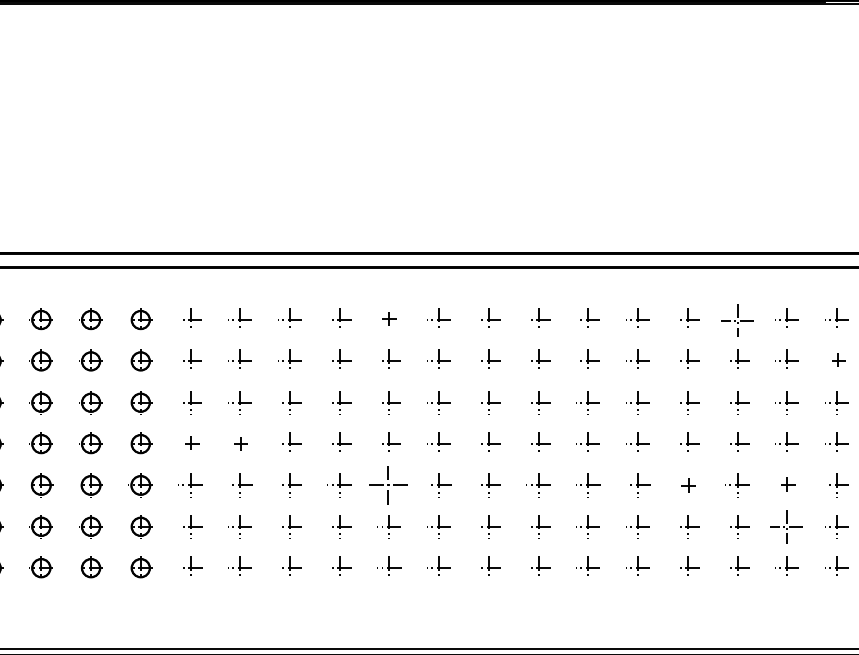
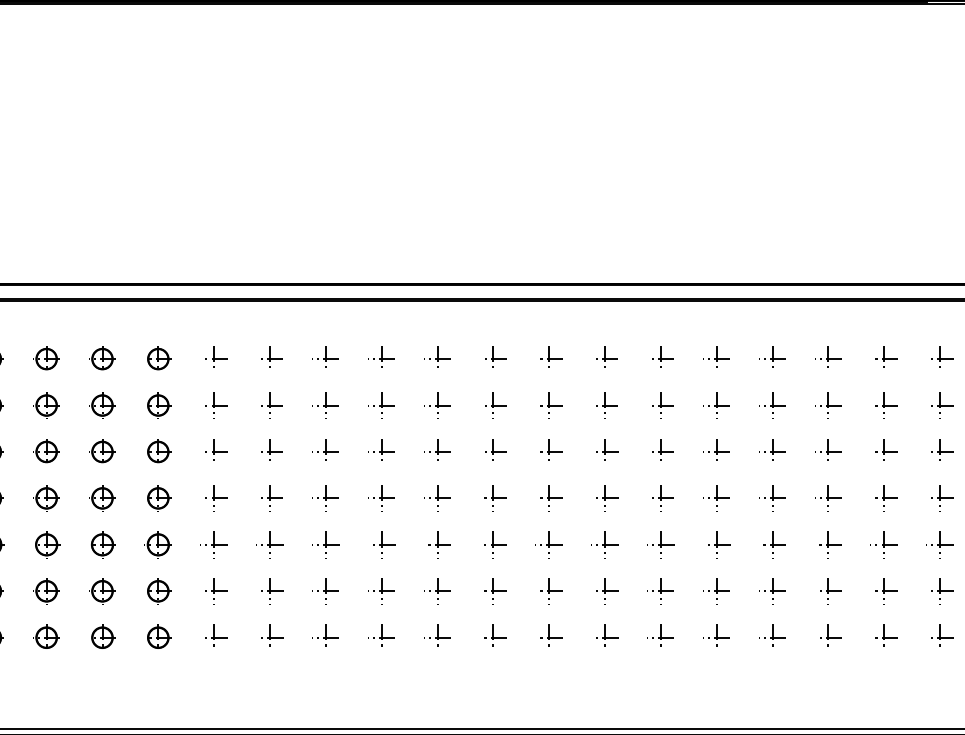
part: (389, 317) -> (437, 356), size x1.67
part: (737, 317) -> (828, 356), size x0.71
part: (839, 361) -> (942, 405), size x1.43
part: (192, 444) -> (216, 498), size x1.43
part: (241, 444) -> (271, 498), size x1.67
part: (391, 485) -> (439, 544), size x0.62
part: (689, 485) -> (774, 544), size x1.67
part: (786, 485) -> (883, 544), size x1.43
part: (789, 526) -> (886, 591), size x0.71

